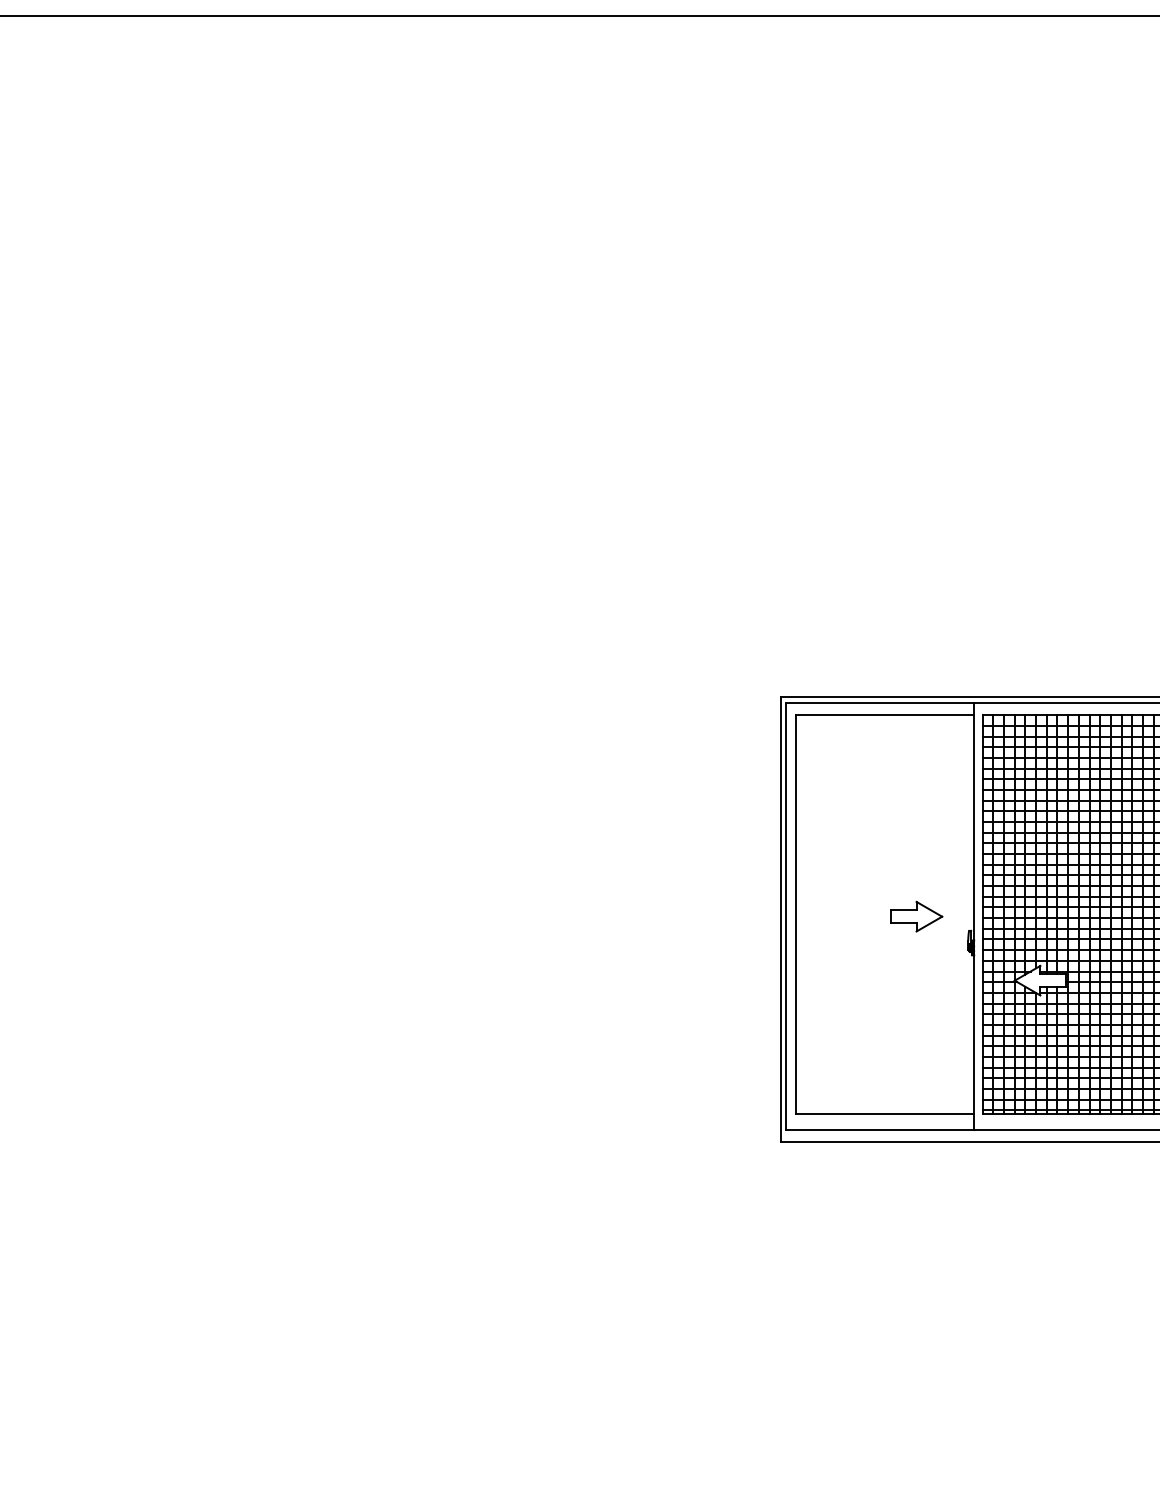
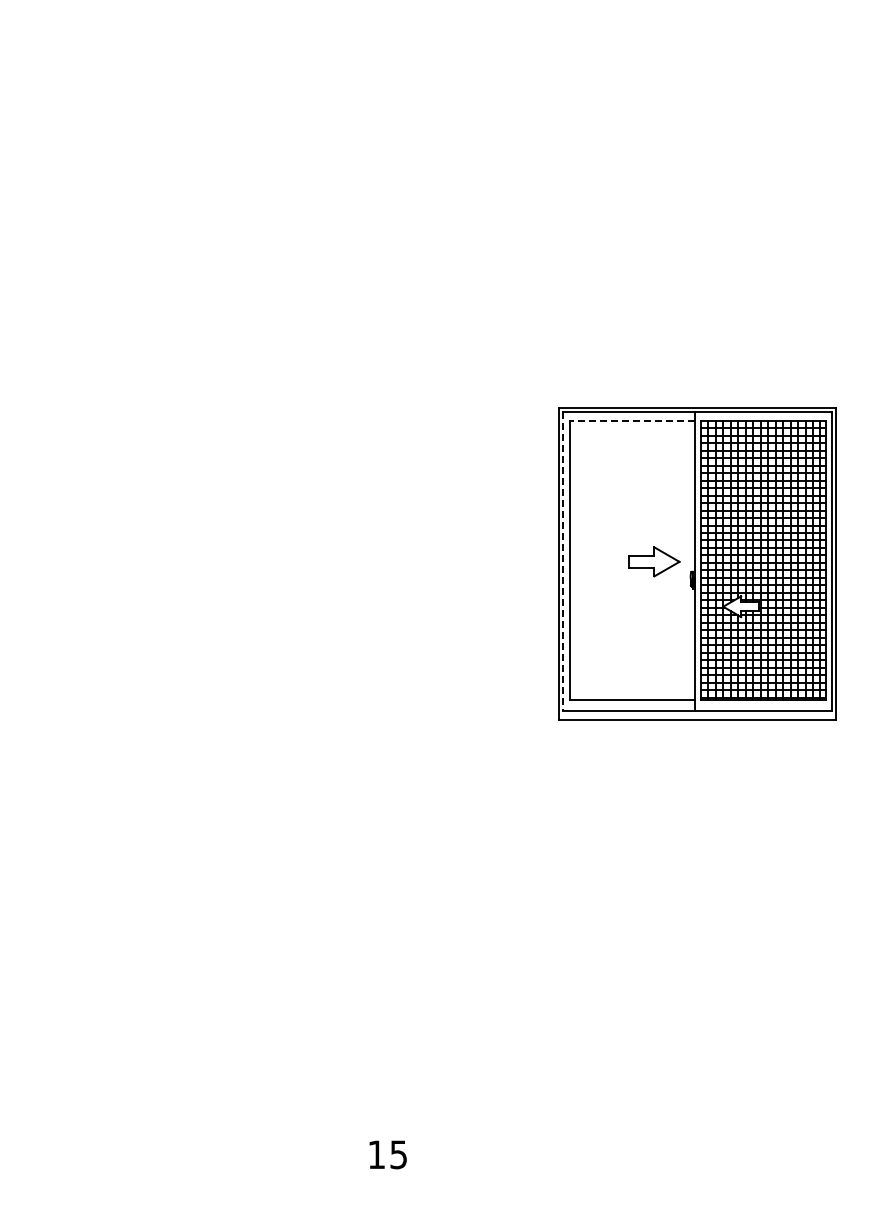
line: (883, 714) -> (631, 420), solid -> dashed
line: (786, 916) -> (563, 561), solid -> dashed
part: (916, 916) -> (654, 561), size x1.4

